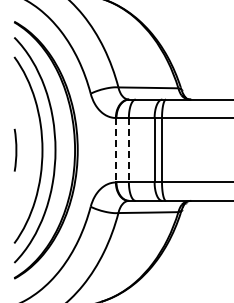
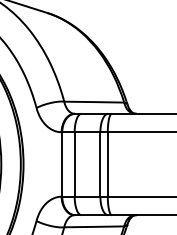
line: (116, 150) -> (62, 164), dashed -> solid
line: (128, 150) -> (74, 164), dashed -> solid

